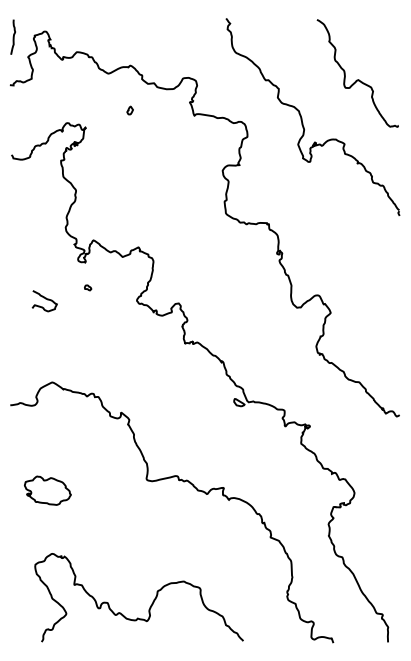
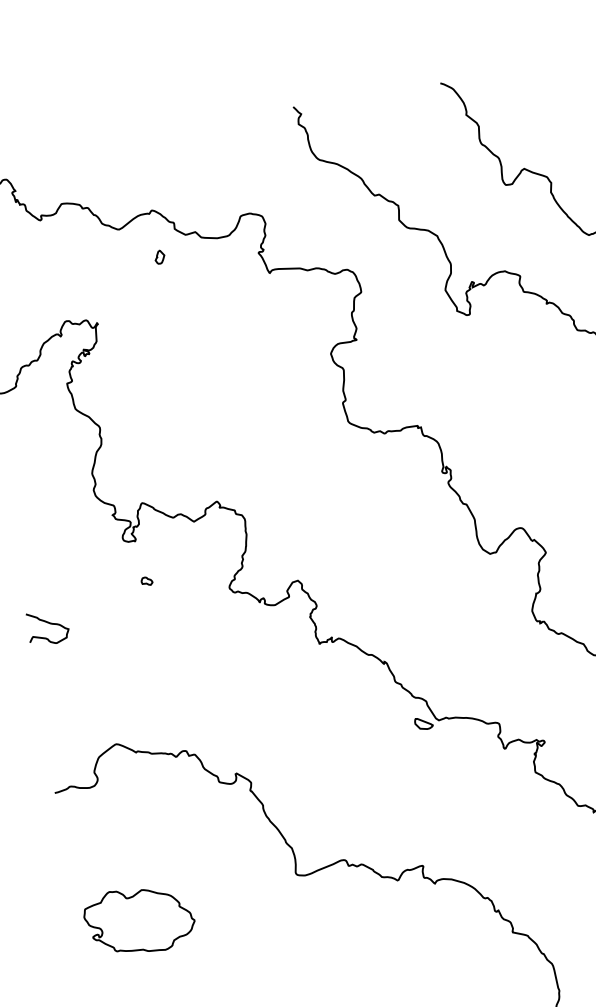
part: (129, 110) -> (158, 257), moved
curve: (45, 299) -> (48, 624), moved
part: (47, 490) -> (139, 920), size x1.43

